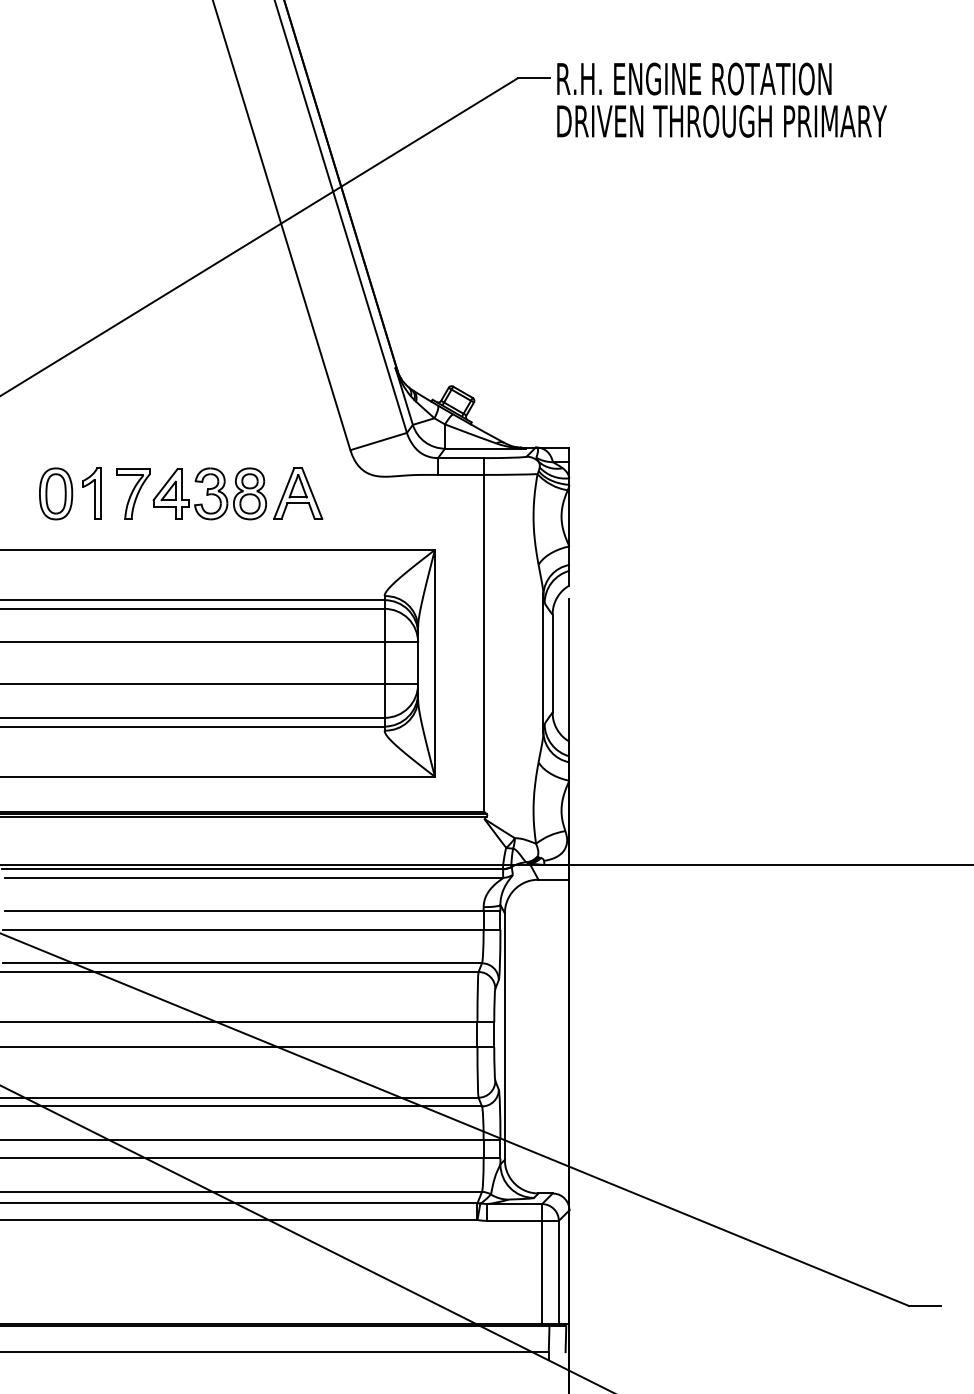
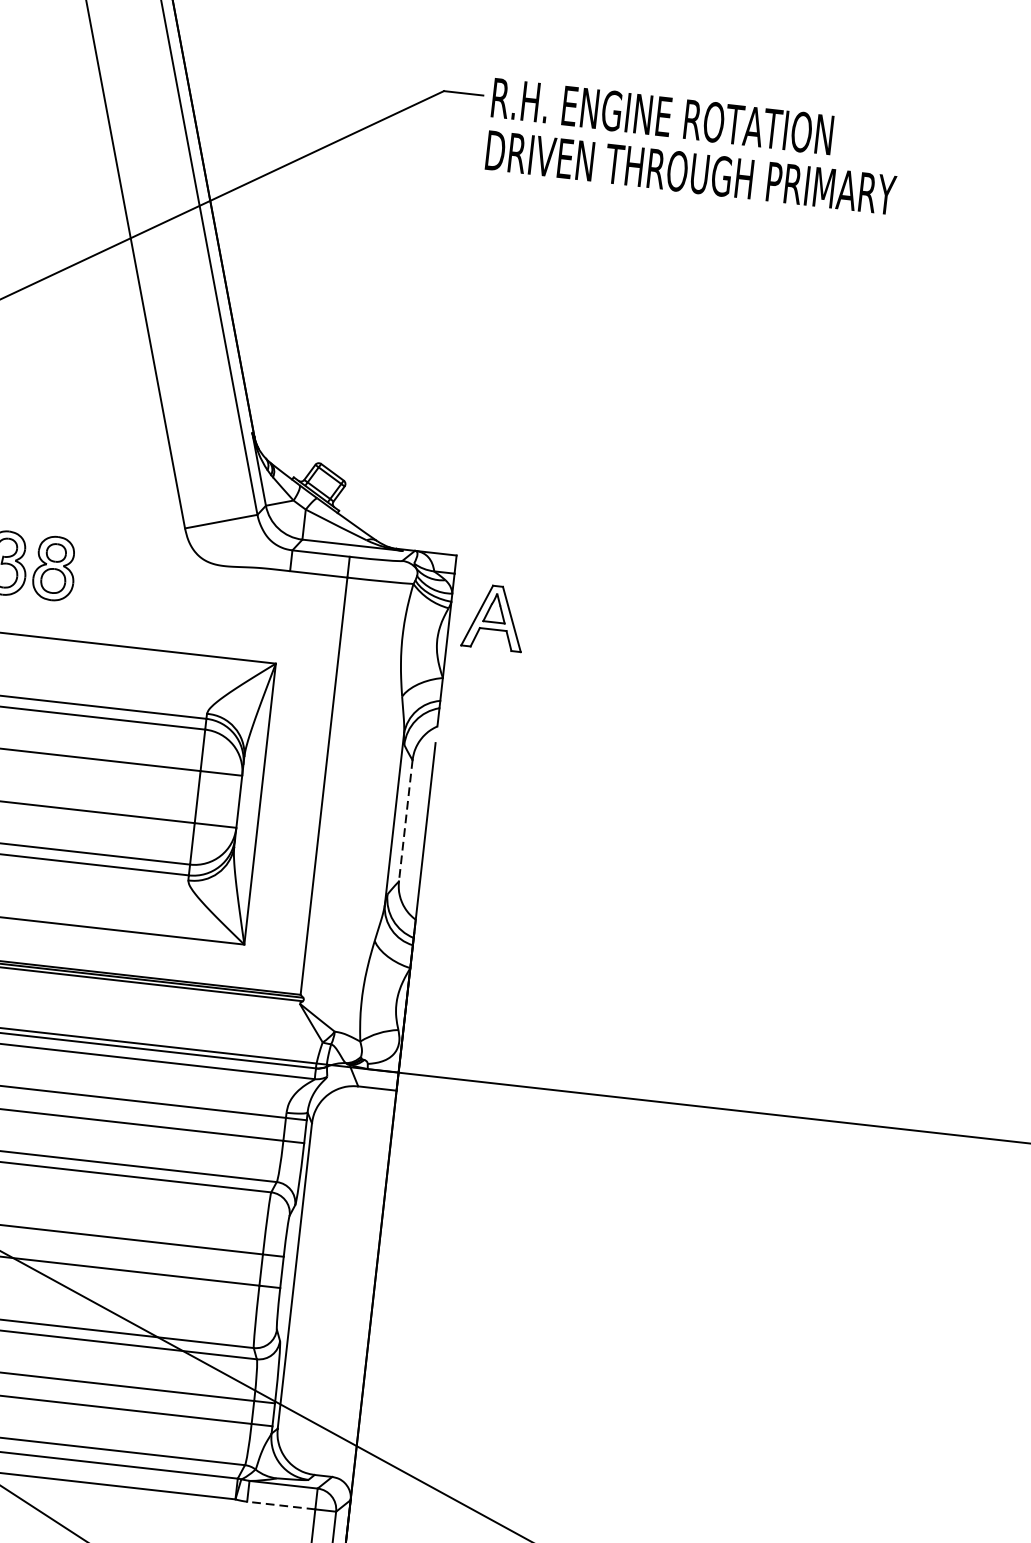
part: (298, 493) -> (494, 617), moved
line: (552, 663) -> (405, 820), solid -> dashed
line: (514, 1220) -> (281, 1505), solid -> dashed

